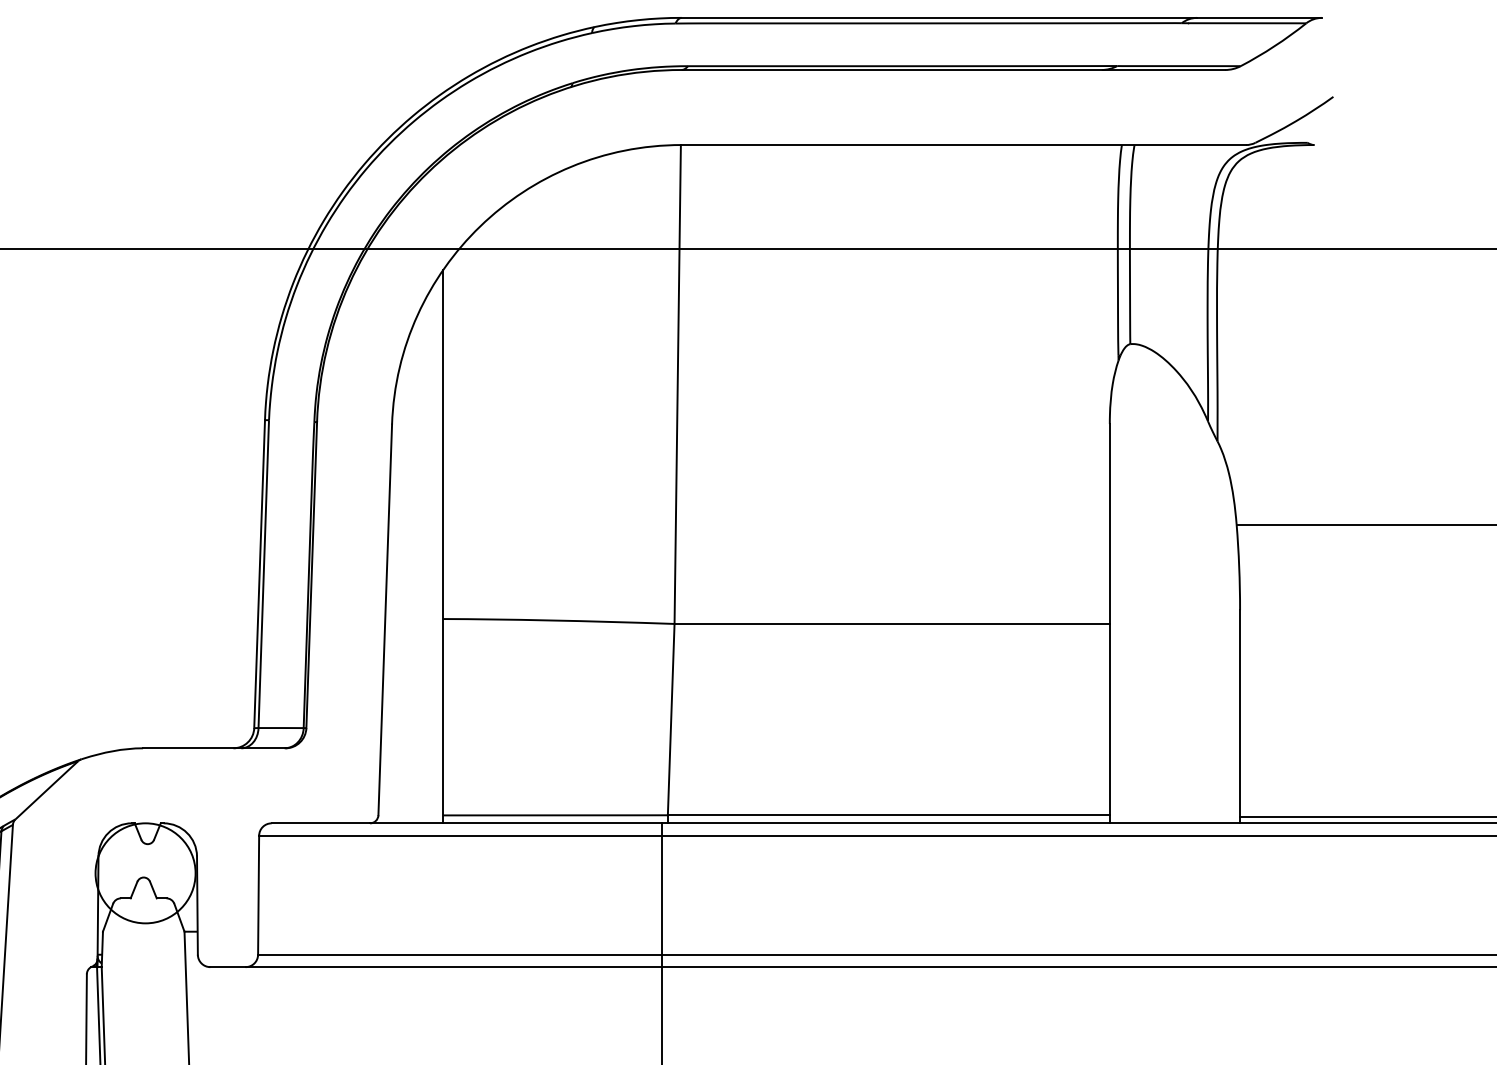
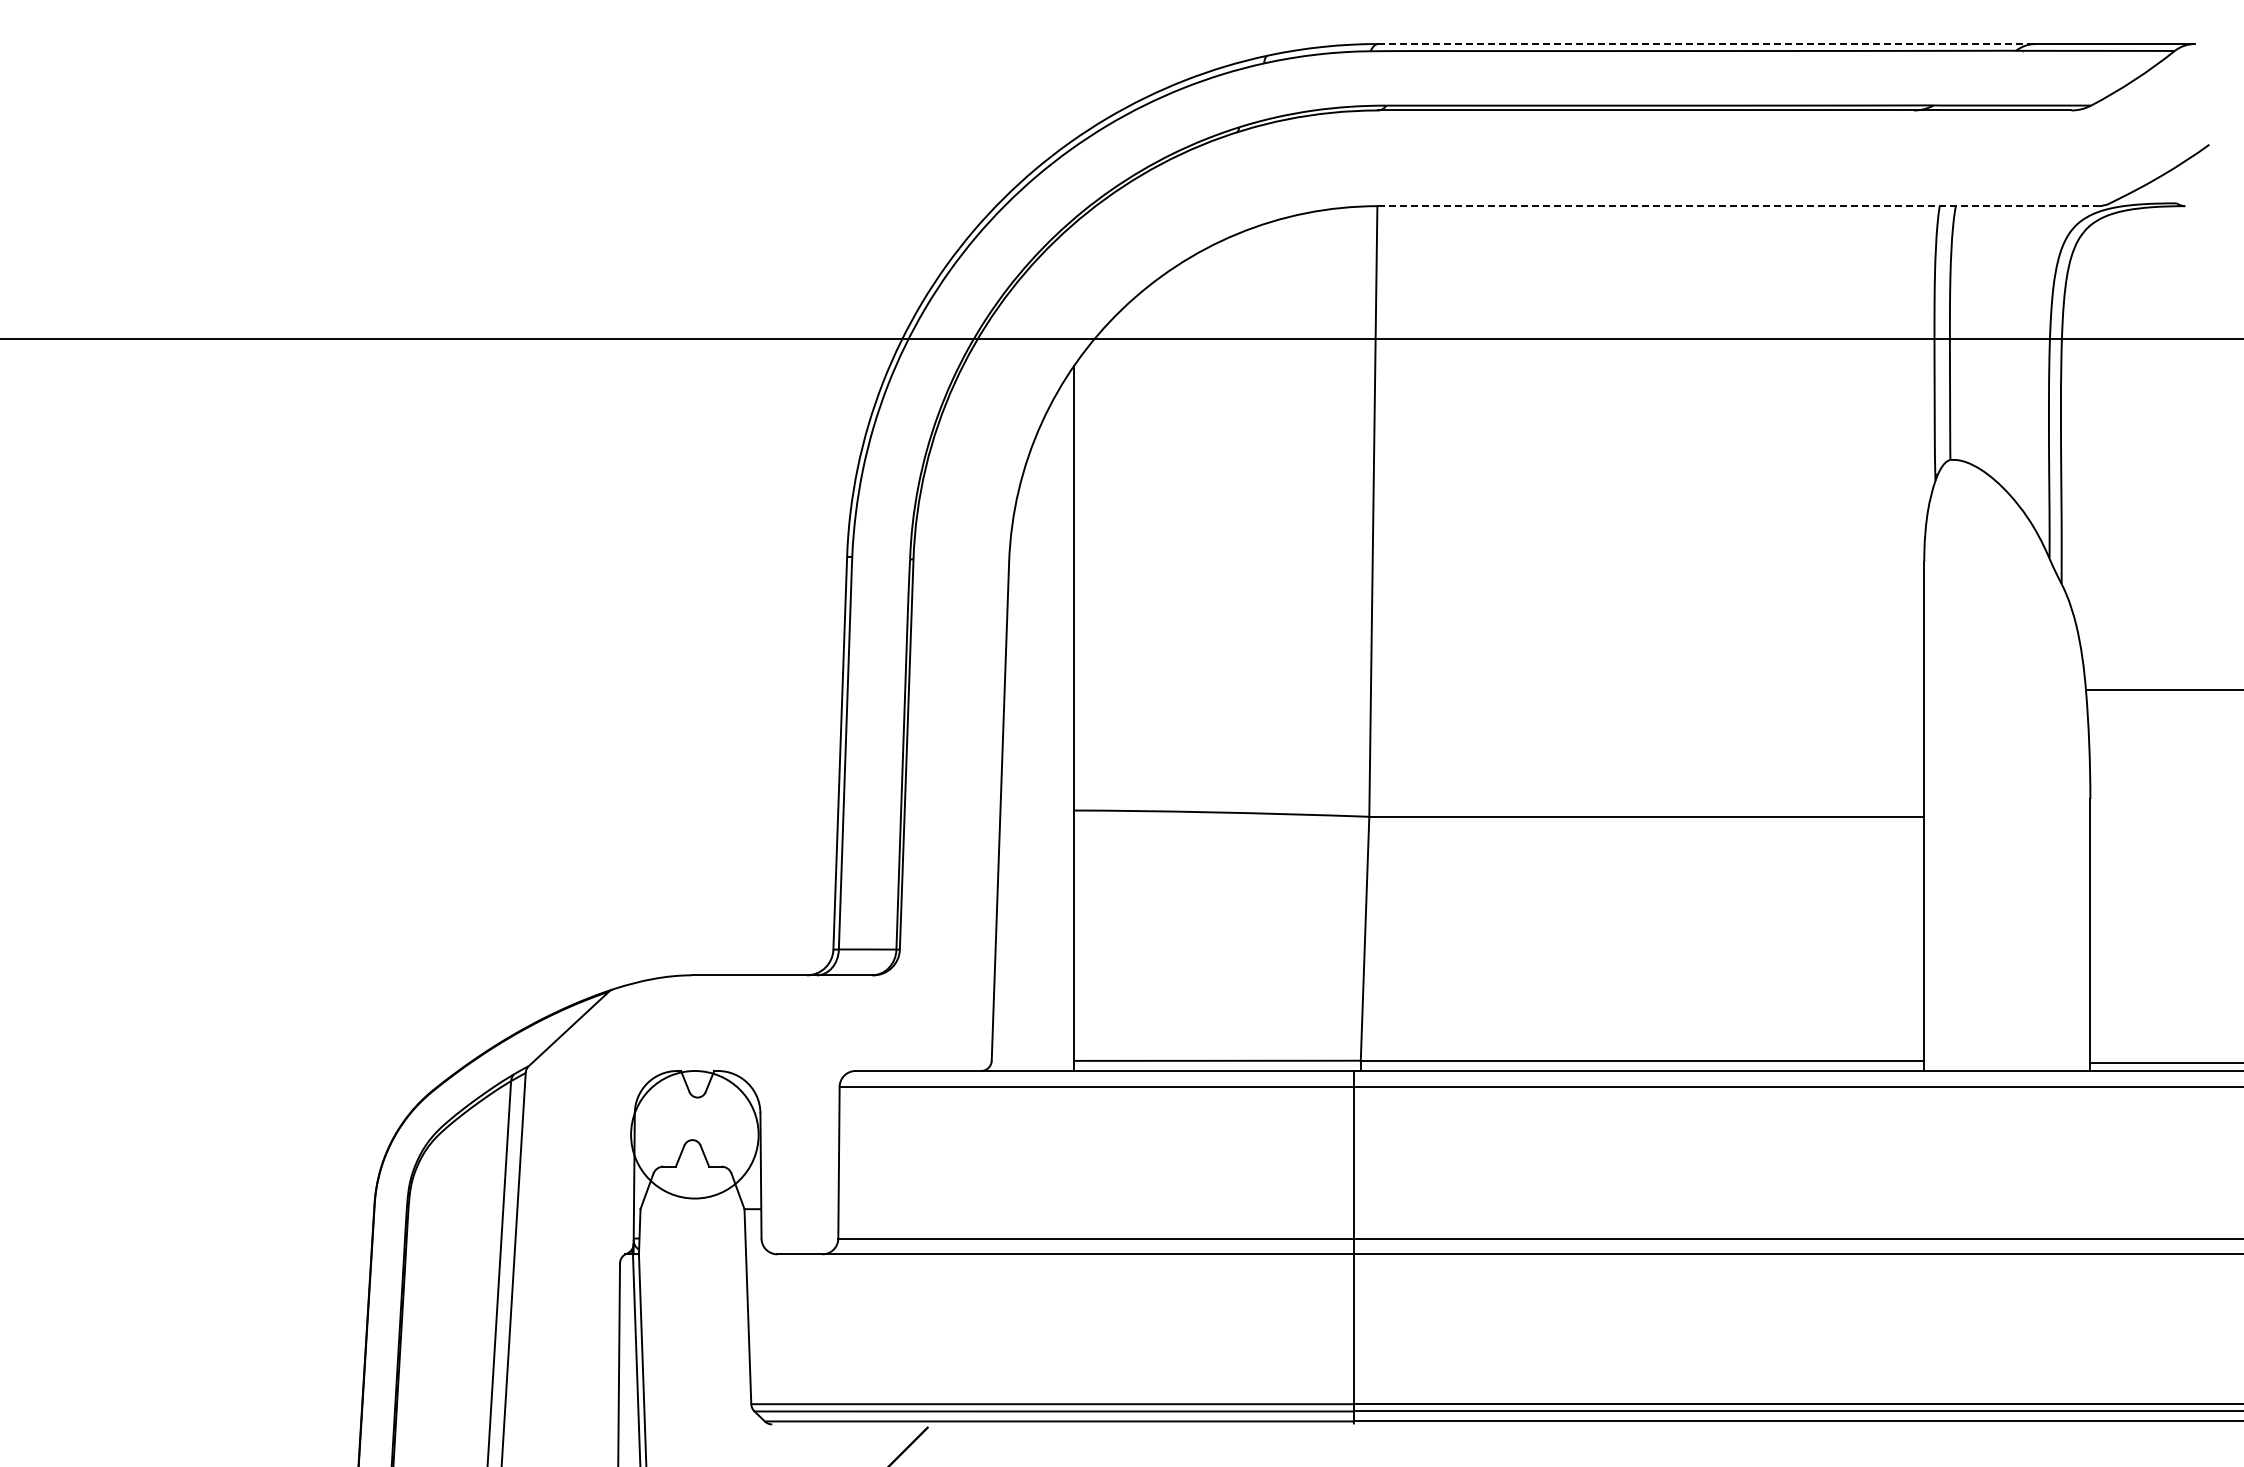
line: (939, 18) -> (1706, 44), solid -> dashed
line: (964, 145) -> (1738, 206), solid -> dashed

